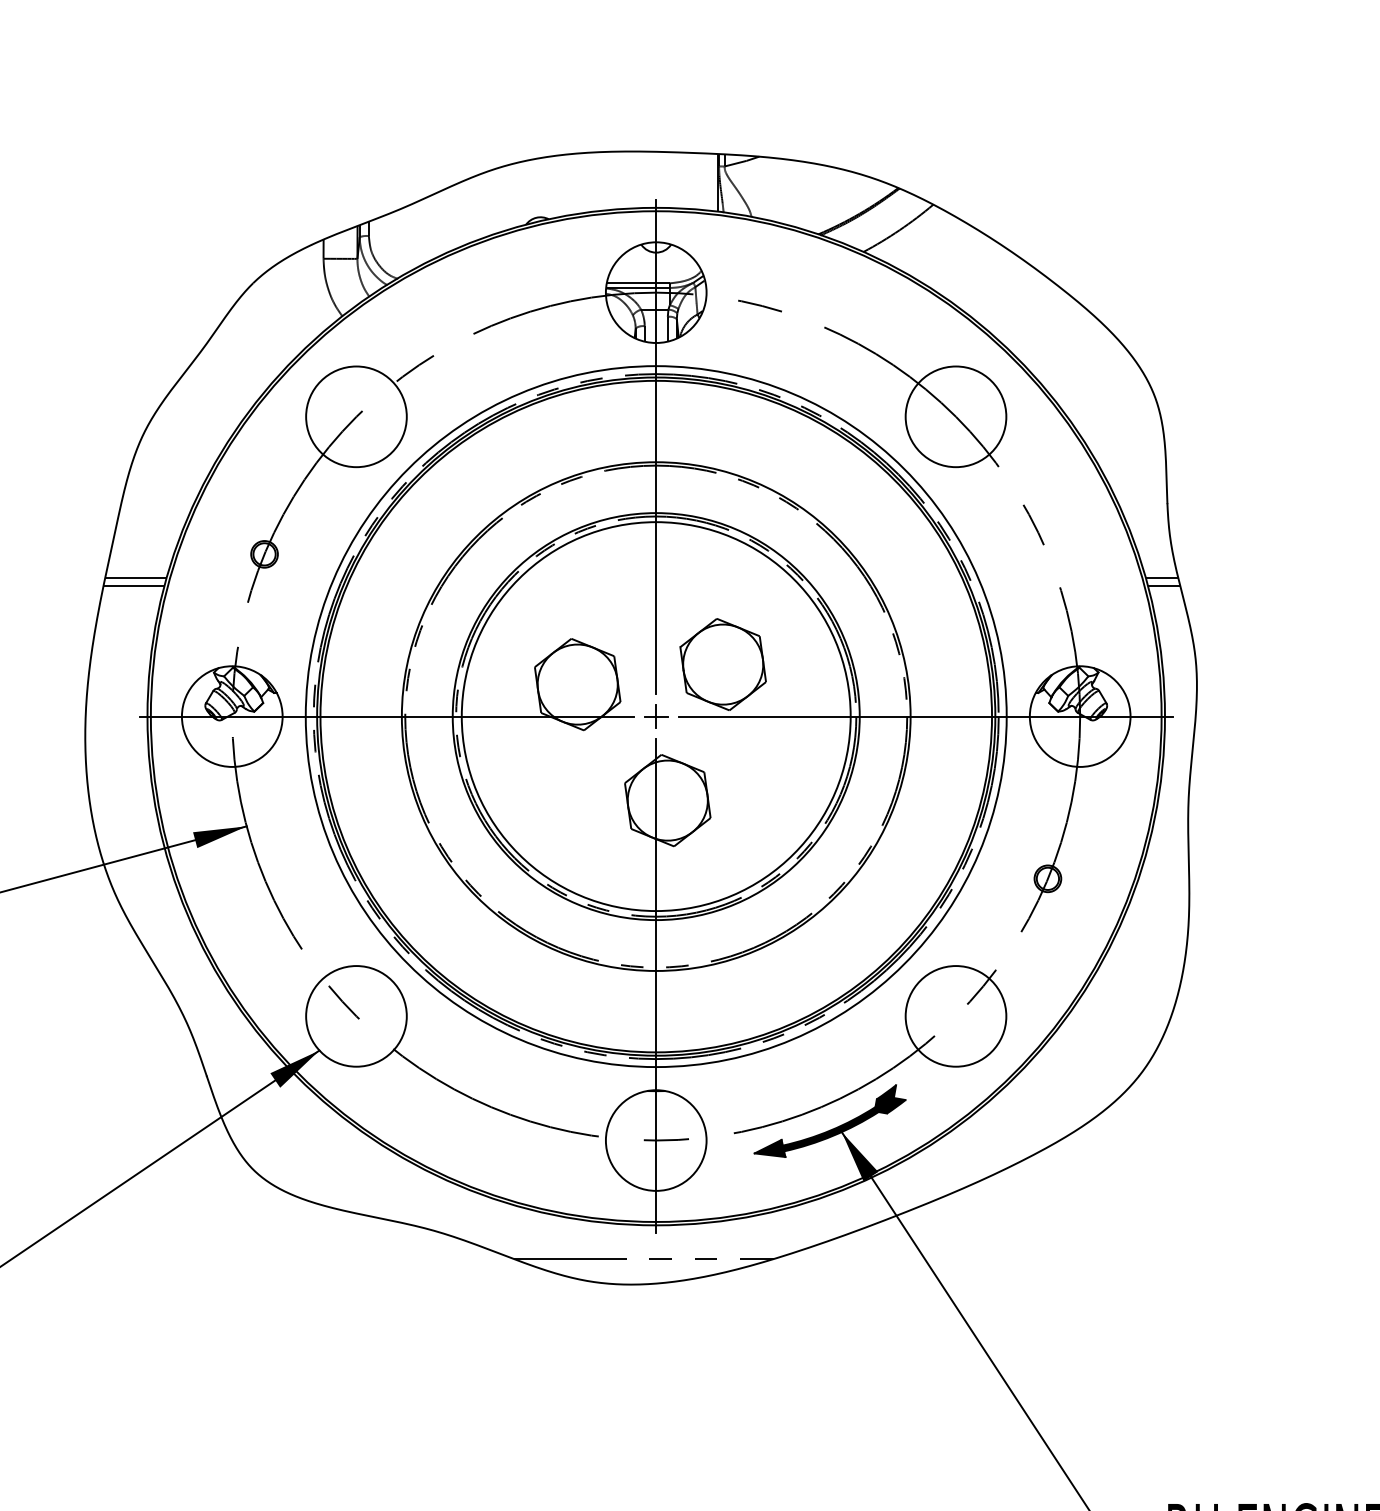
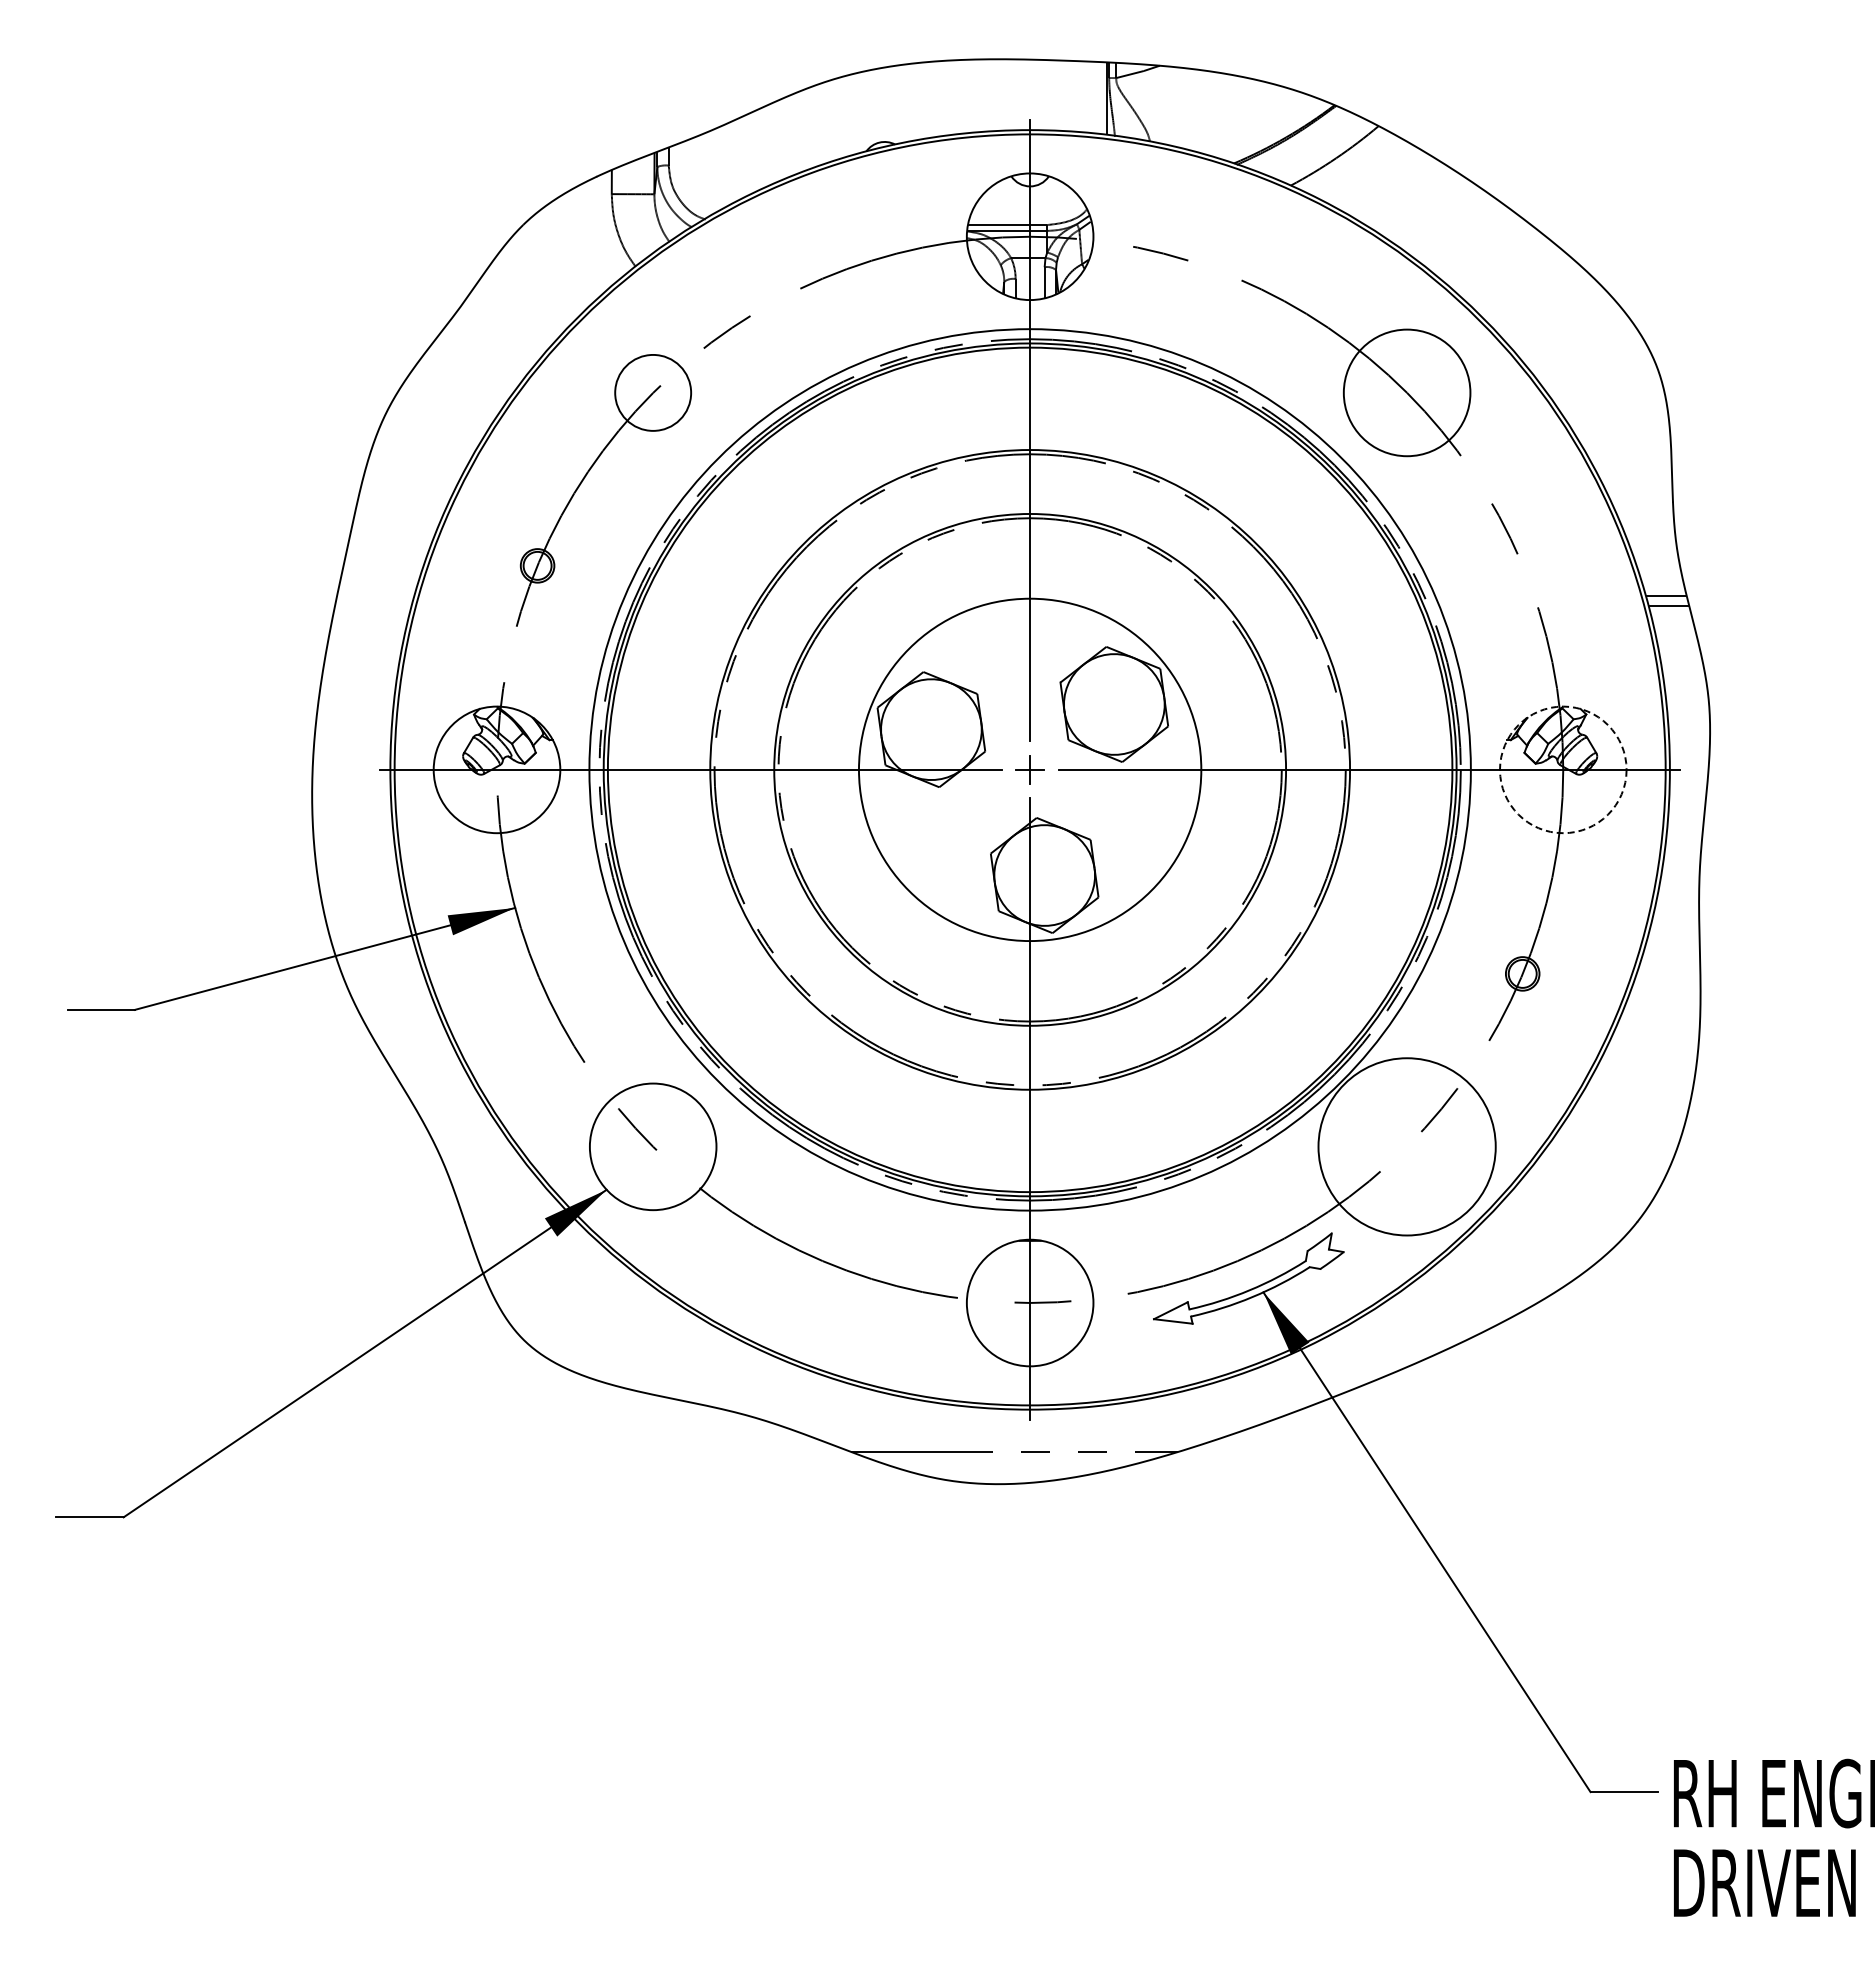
circle: (355, 416) -> (652, 392), size x0.6
line: (135, 577) -> (375, 595), removed
line: (133, 586) -> (372, 606), removed
circle: (655, 716) -> (1029, 769), size x0.7
circle: (1079, 716) -> (1562, 769), solid -> dashed
circle: (955, 1016) -> (1406, 1146), size x1.4
fill: (829, 1121) -> (1248, 1278), removed

